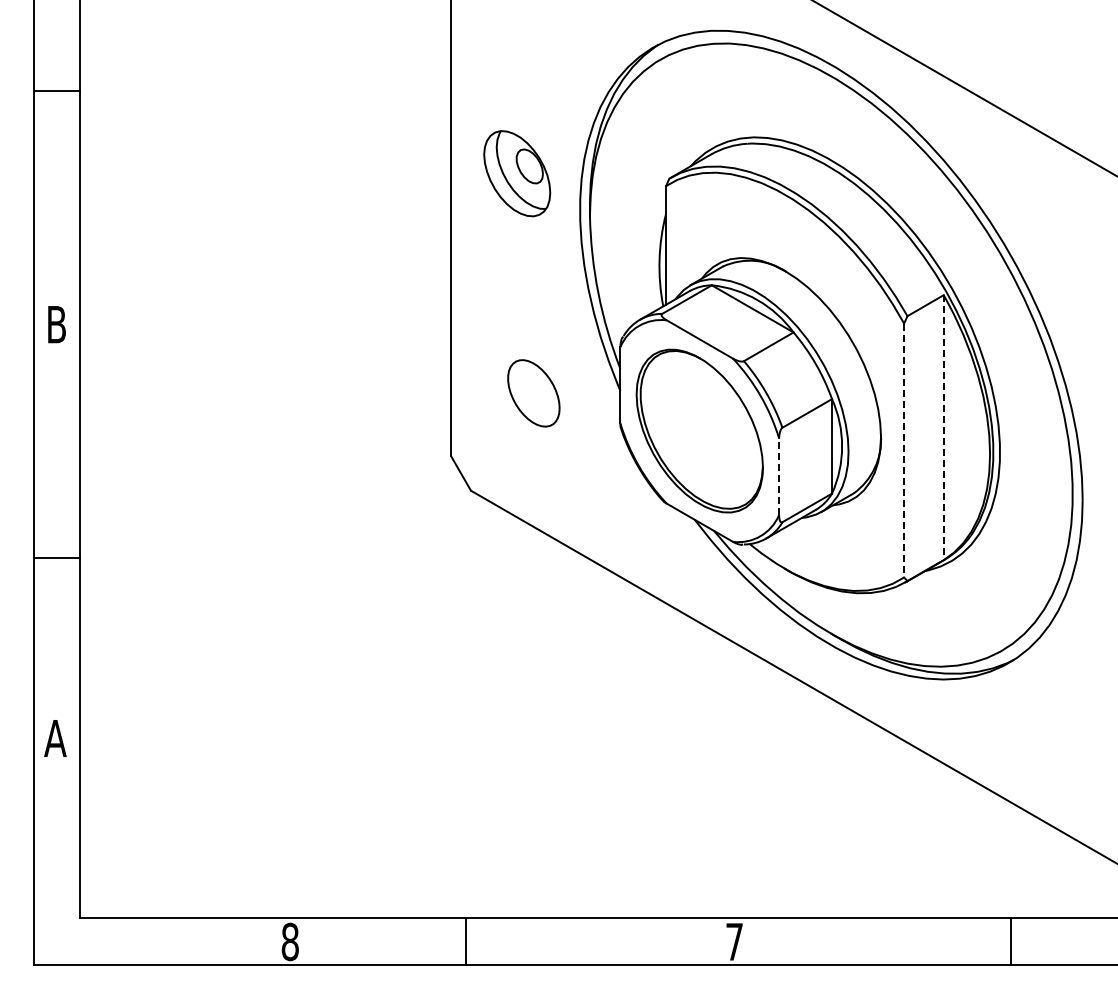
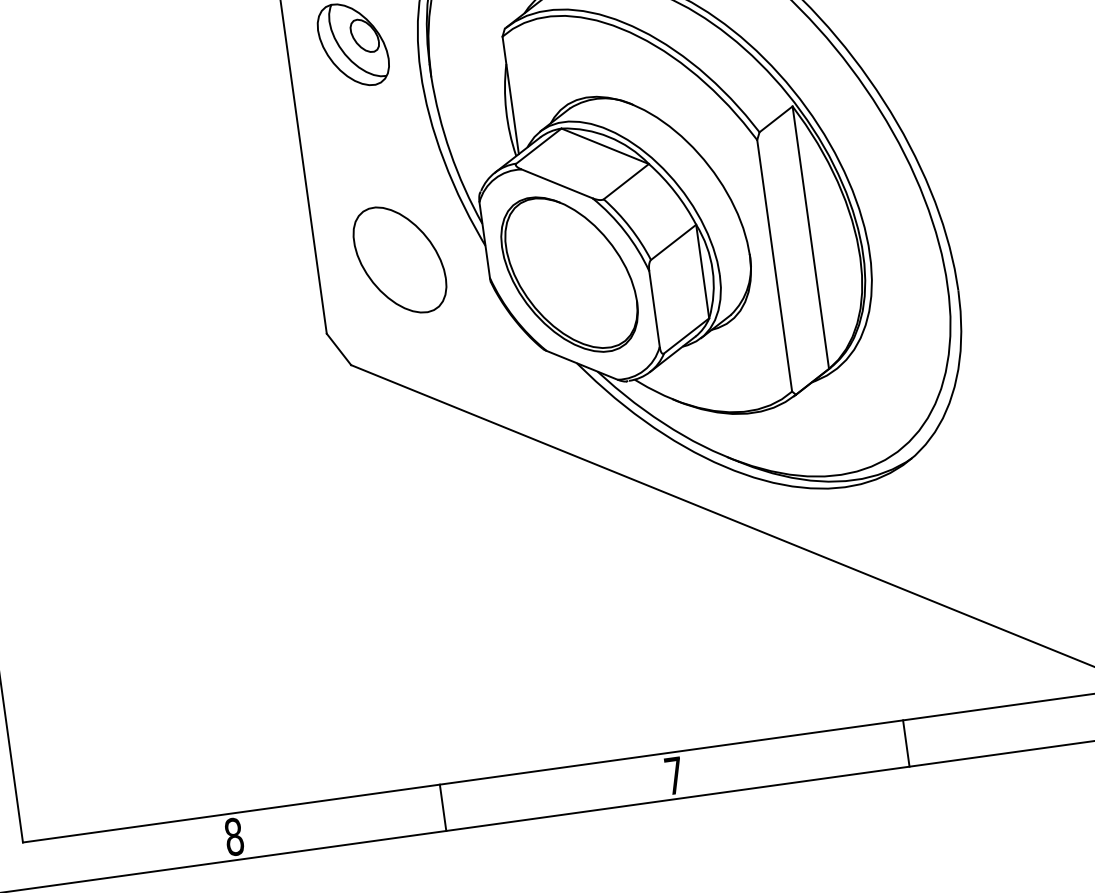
part: (533, 393) -> (399, 260), size x1.67
line: (943, 428) -> (810, 238), dashed -> solid
line: (904, 450) -> (775, 265), dashed -> solid
line: (779, 476) -> (654, 308), dashed -> solid
line: (466, 941) -> (443, 807), moved
line: (1010, 941) -> (905, 743), moved

